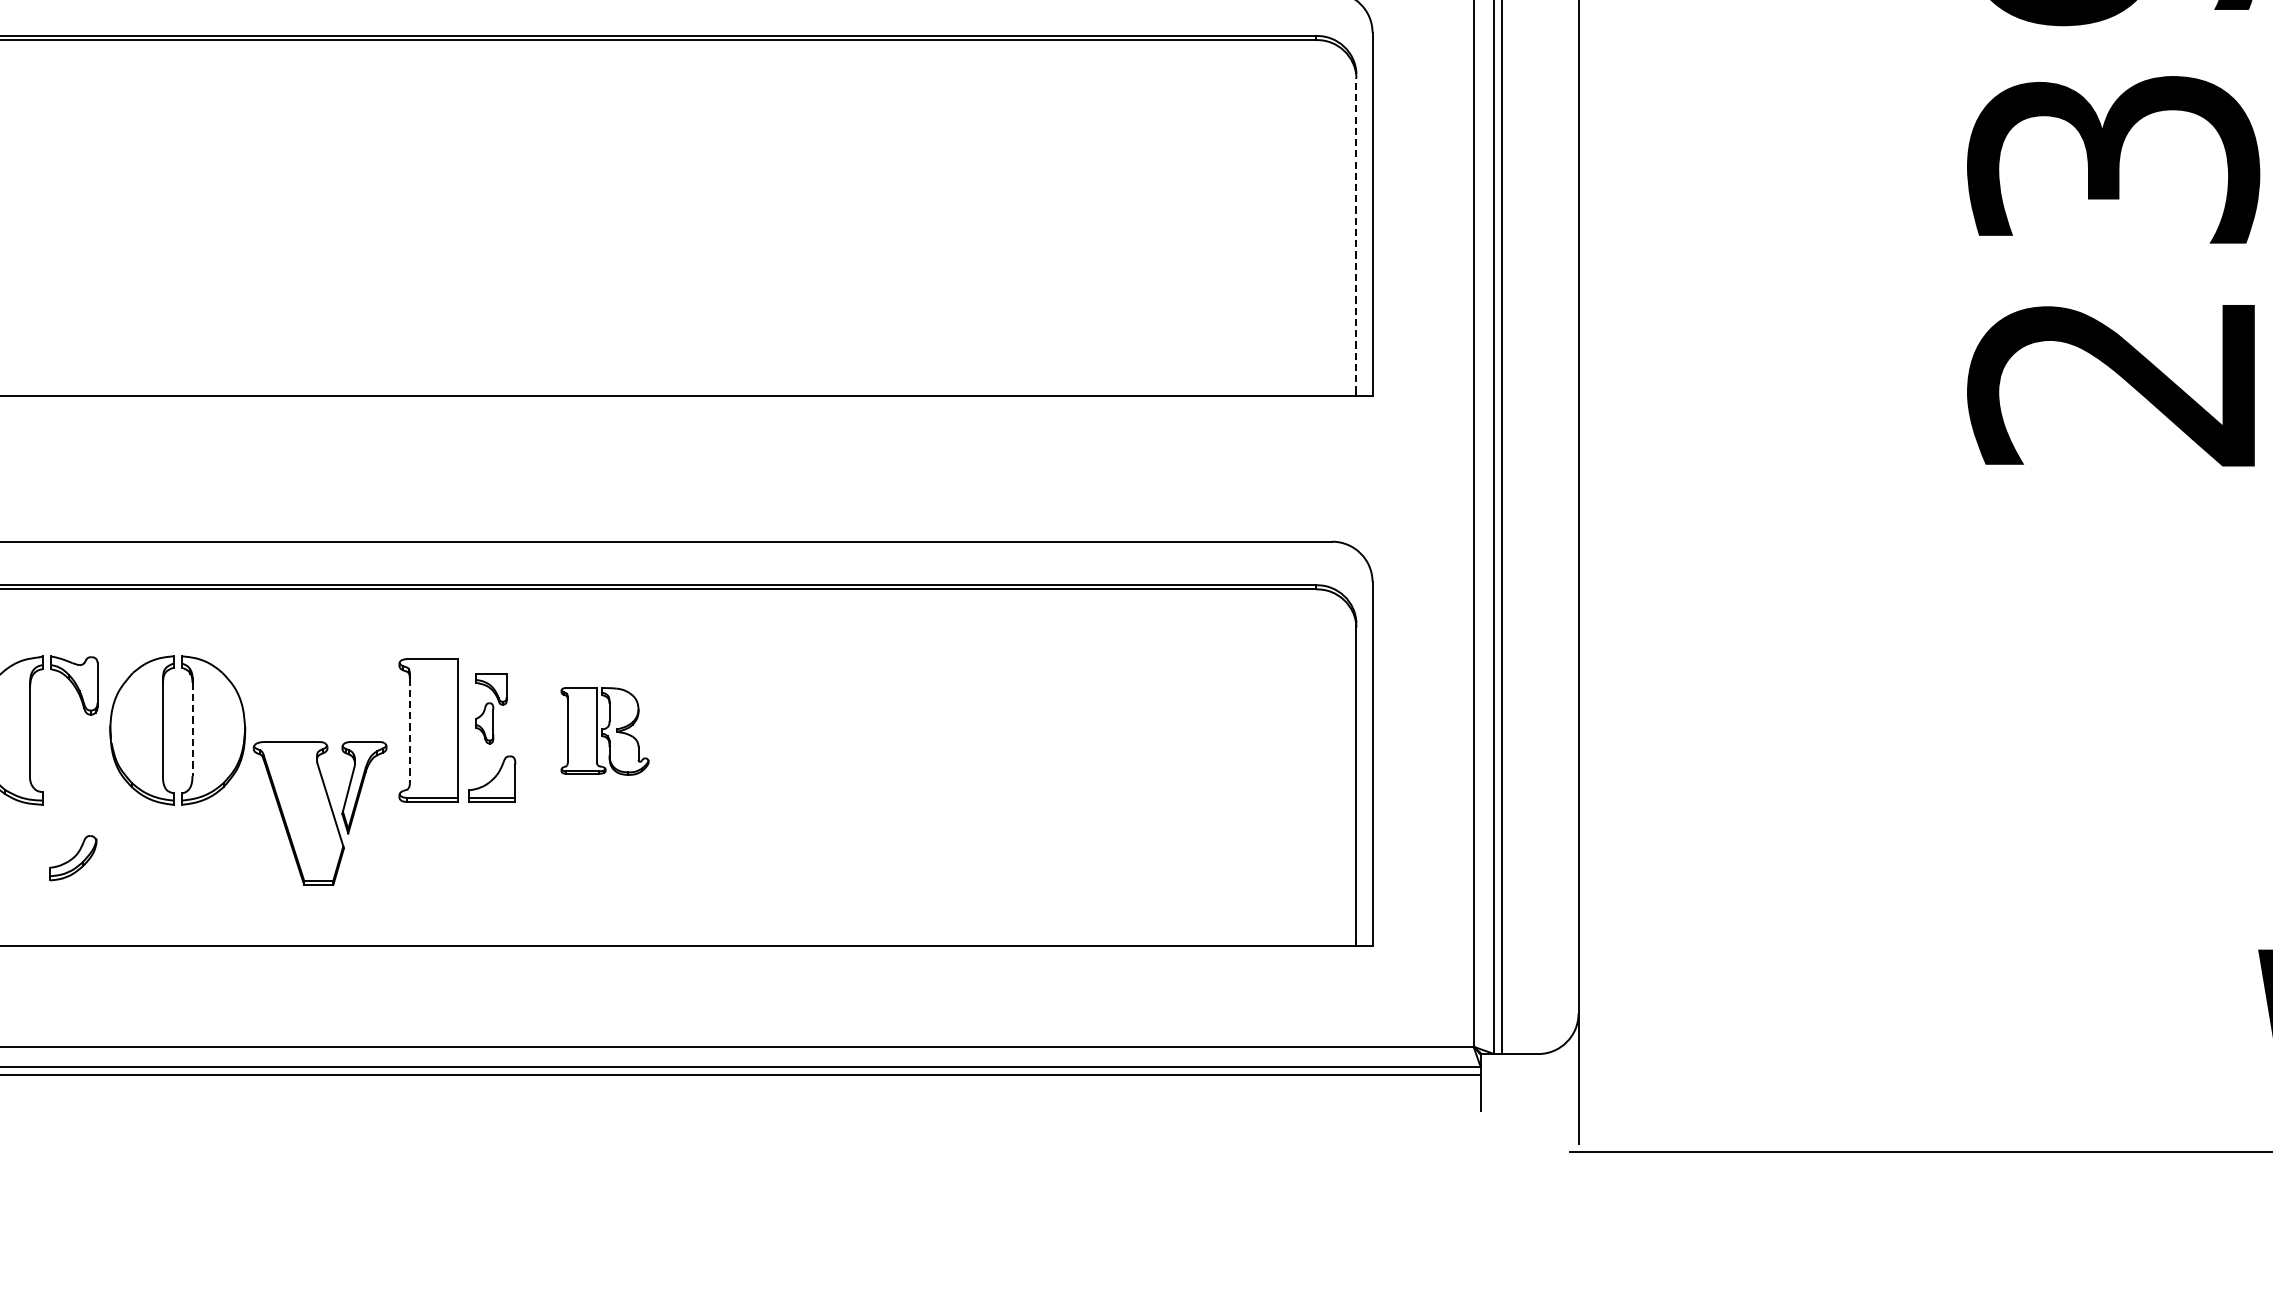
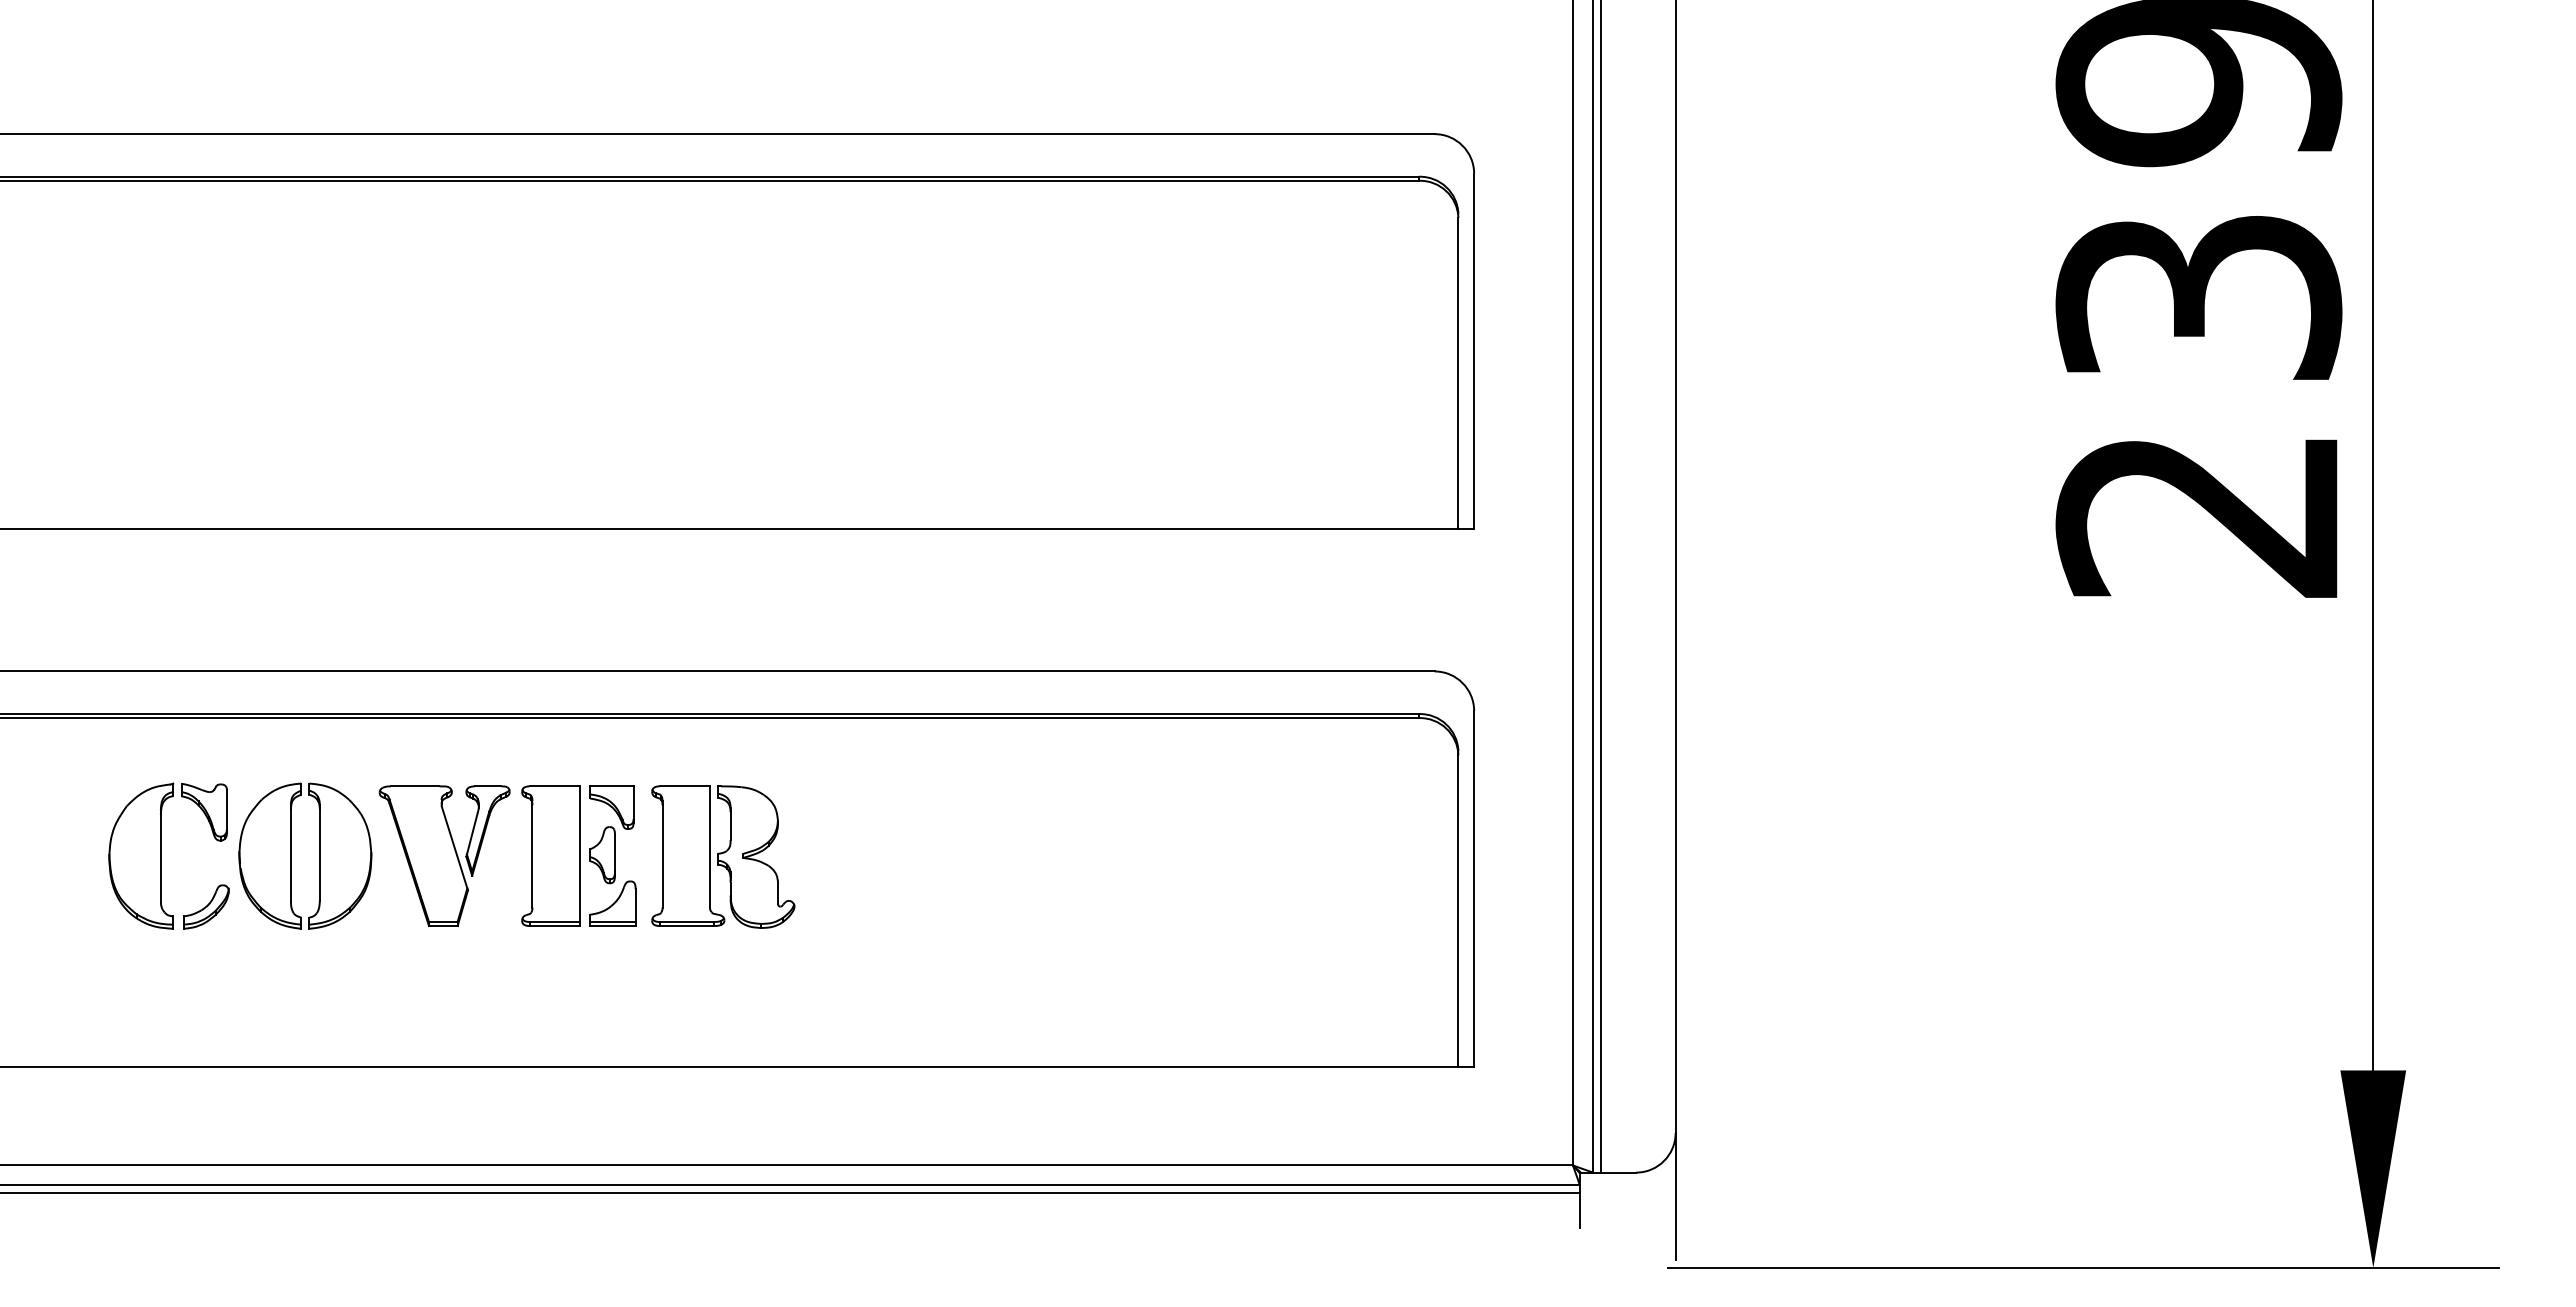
line: (1356, 235) -> (1458, 371), dashed -> solid
part: (490, 708) -> (611, 834), size x1.43
line: (192, 728) -> (319, 854), dashed -> solid
line: (409, 730) -> (532, 856), dashed -> solid
part: (605, 730) -> (723, 856), size x1.67
part: (319, 812) -> (444, 855), moved
part: (73, 857) -> (206, 906), moved

